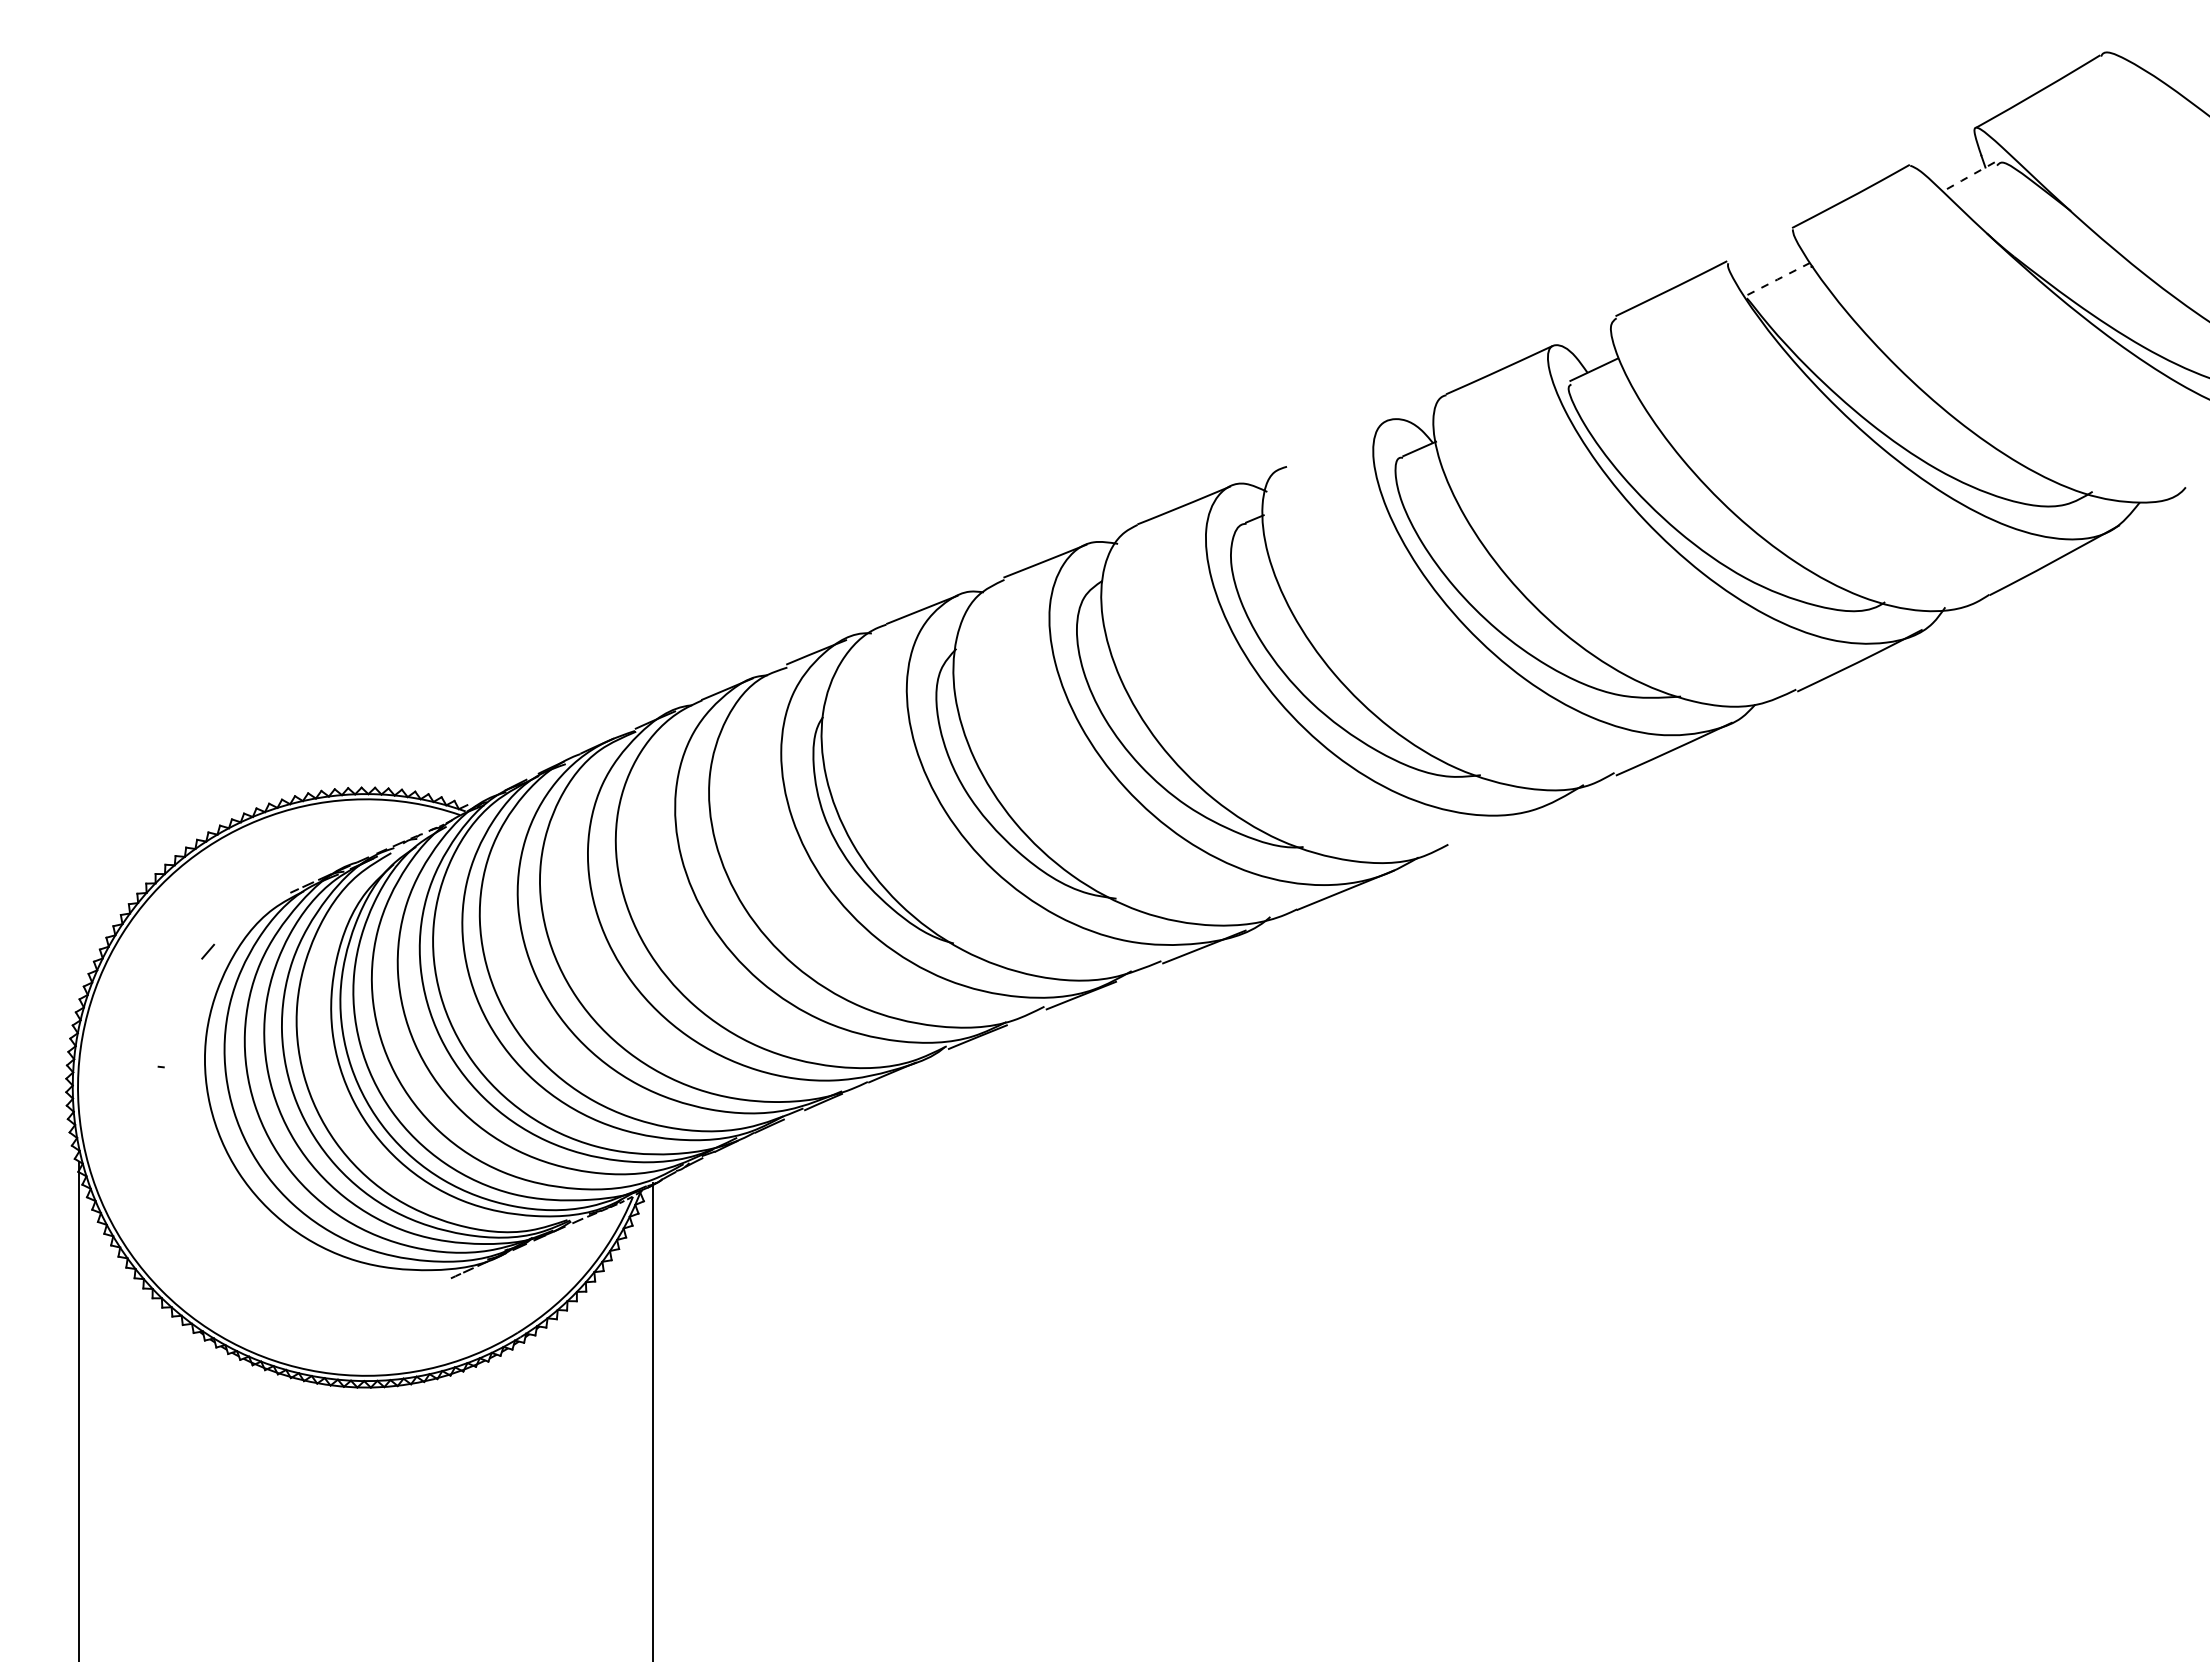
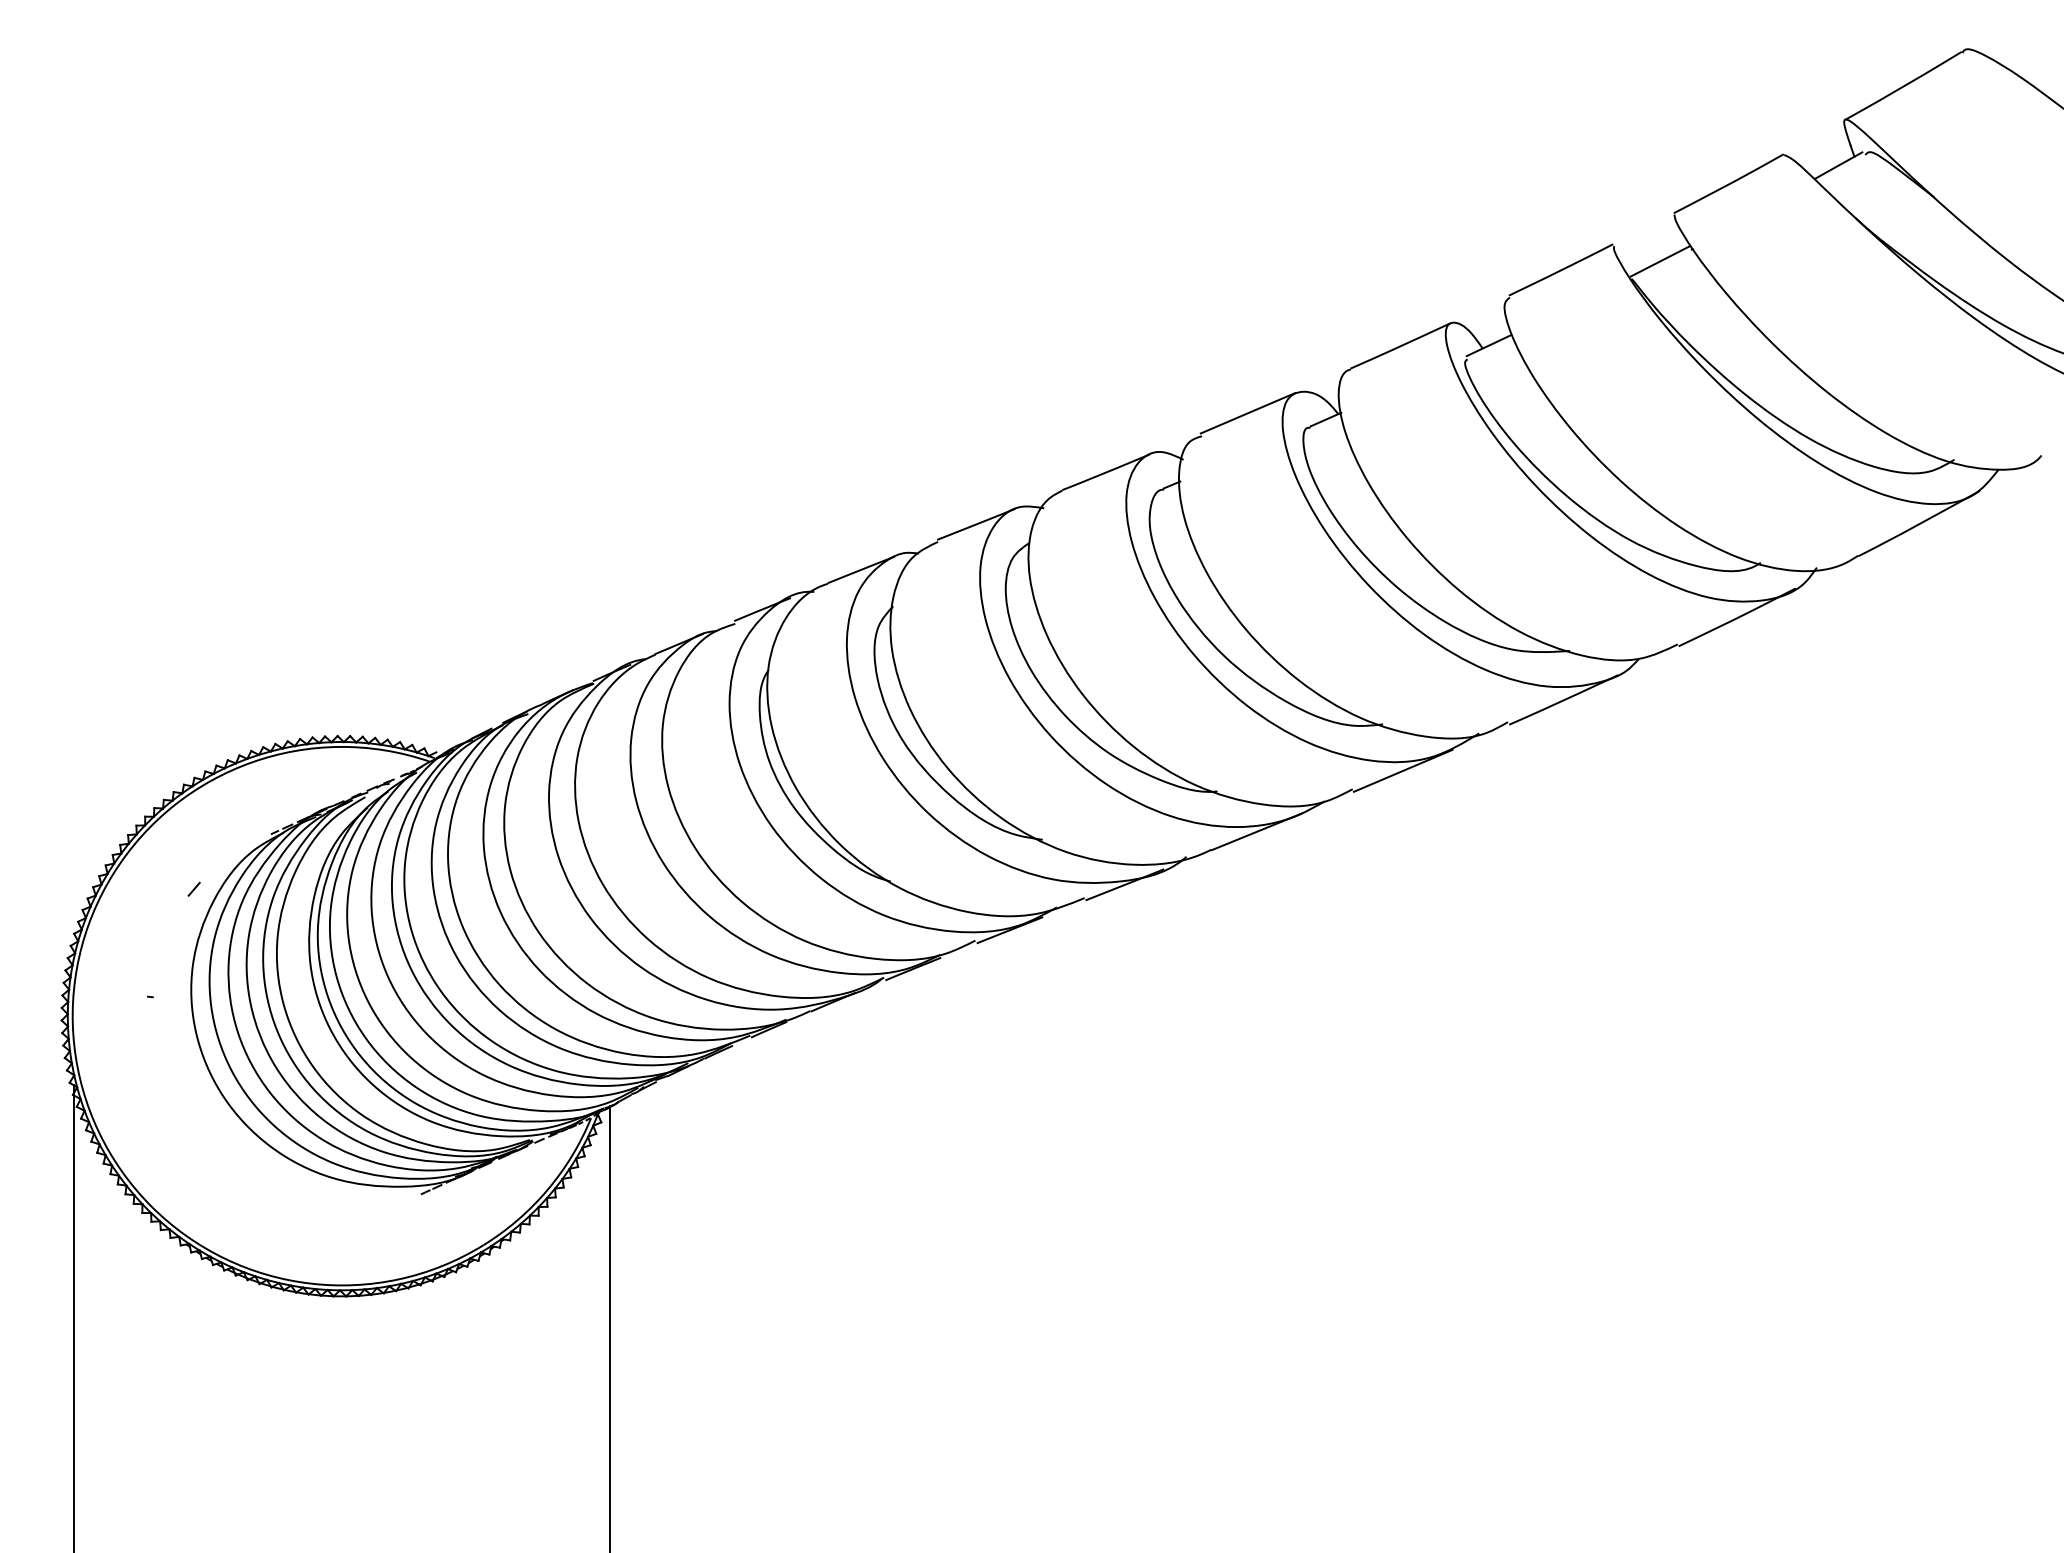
line: (1968, 177) -> (1838, 166), dashed -> solid
line: (1777, 279) -> (1660, 261), dashed -> solid
line: (1335, 441) -> (1247, 412), added
line: (1502, 824) -> (1403, 770), added

